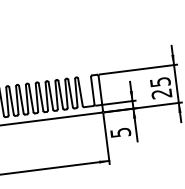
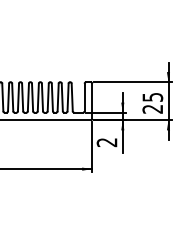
text: (120, 132) -> (106, 142), 5 -> 2

